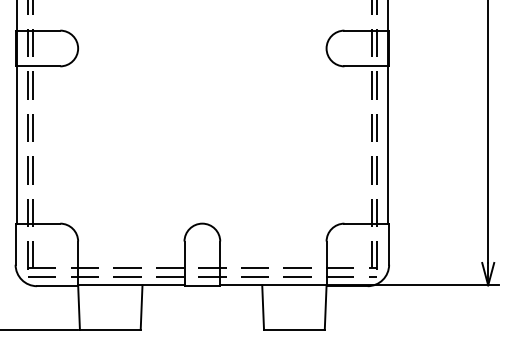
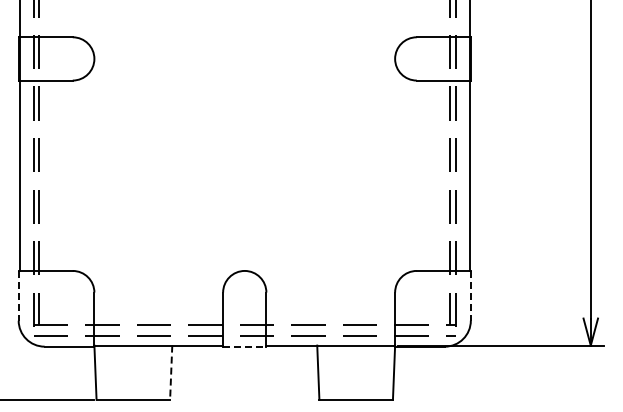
line: (15, 243) -> (18, 295), solid -> dashed
line: (388, 243) -> (470, 295), solid -> dashed
line: (202, 286) -> (244, 346), solid -> dashed
line: (141, 308) -> (171, 373), solid -> dashed

